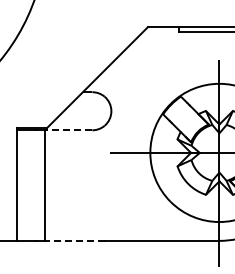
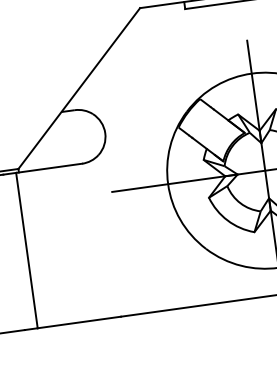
line: (68, 130) -> (48, 168), dashed -> solid
line: (74, 240) -> (78, 322), dashed -> solid

